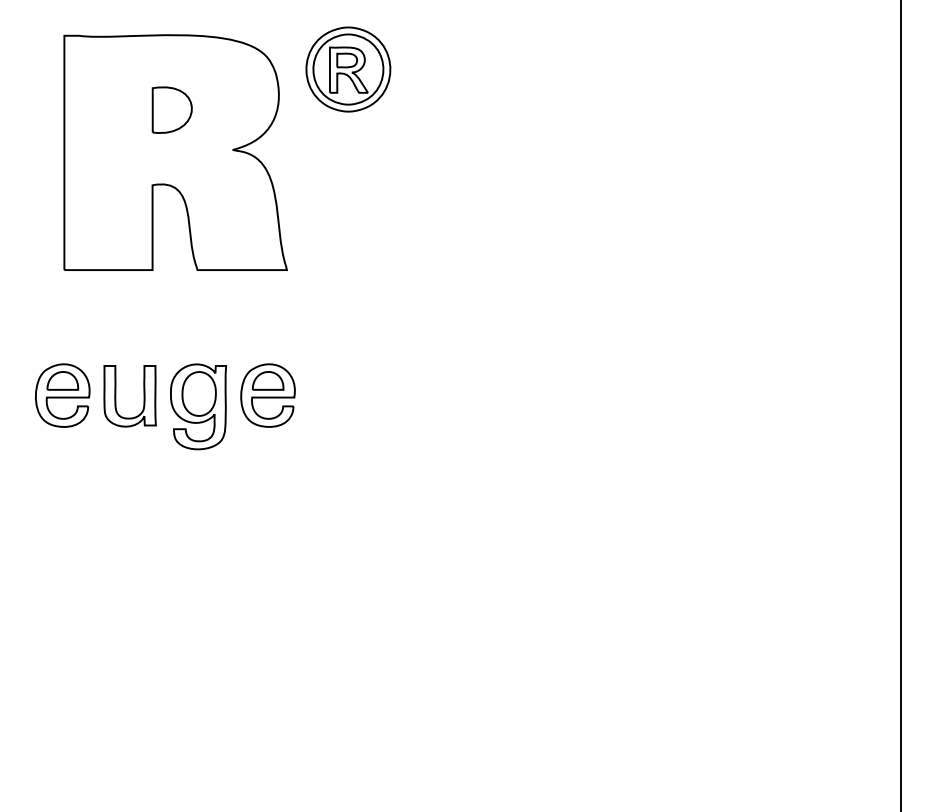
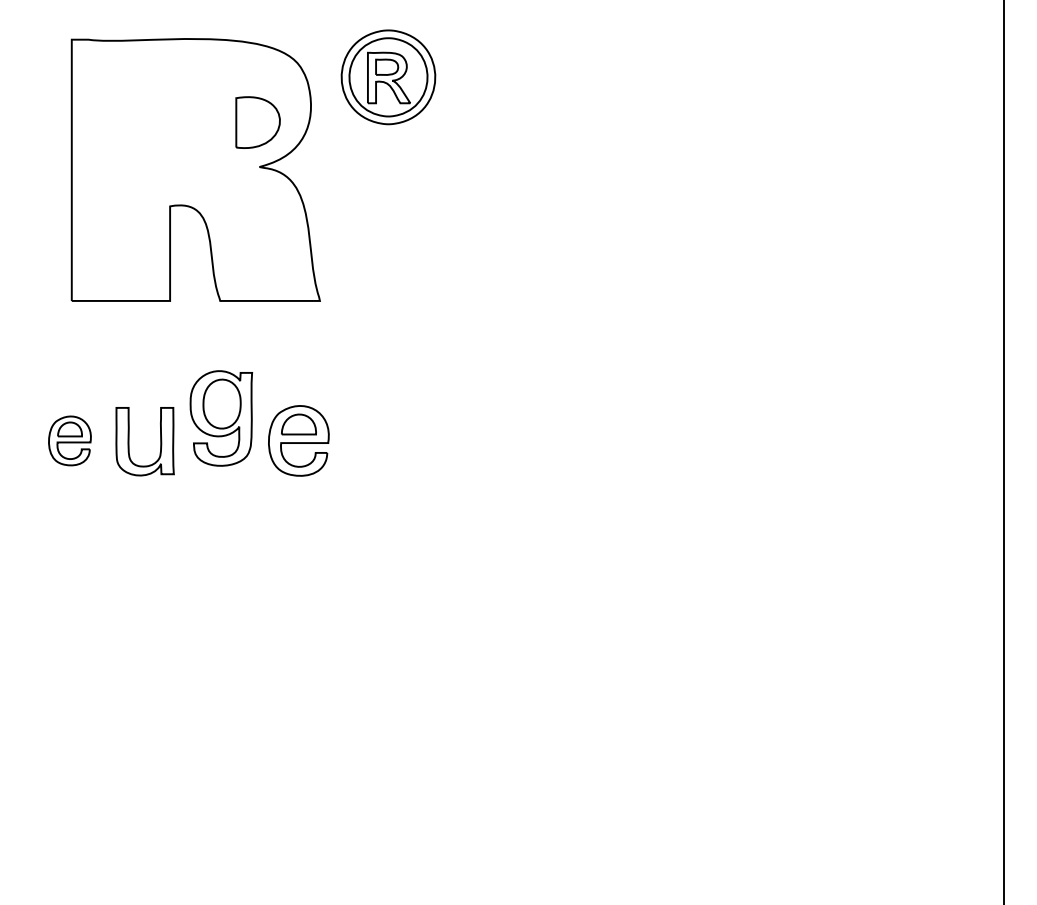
part: (171, 110) -> (257, 122), moved
part: (62, 395) -> (69, 440), size x0.7
part: (198, 406) -> (221, 418), moved

